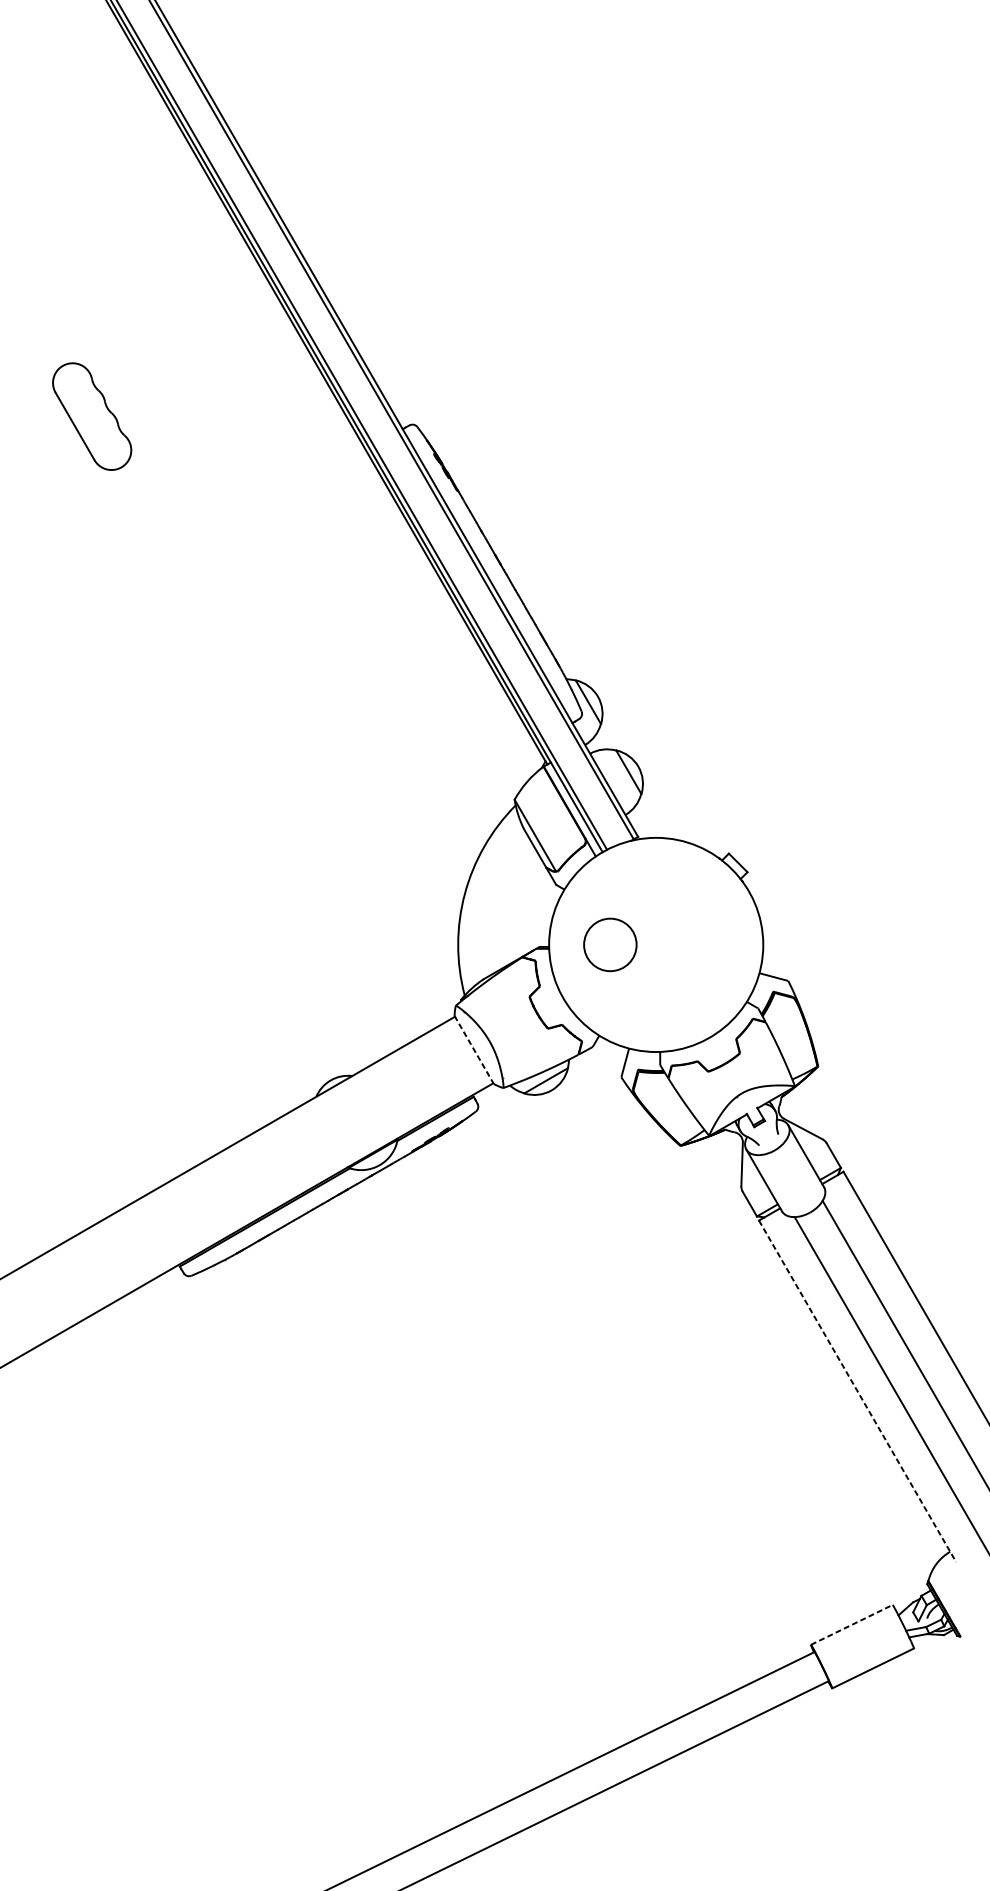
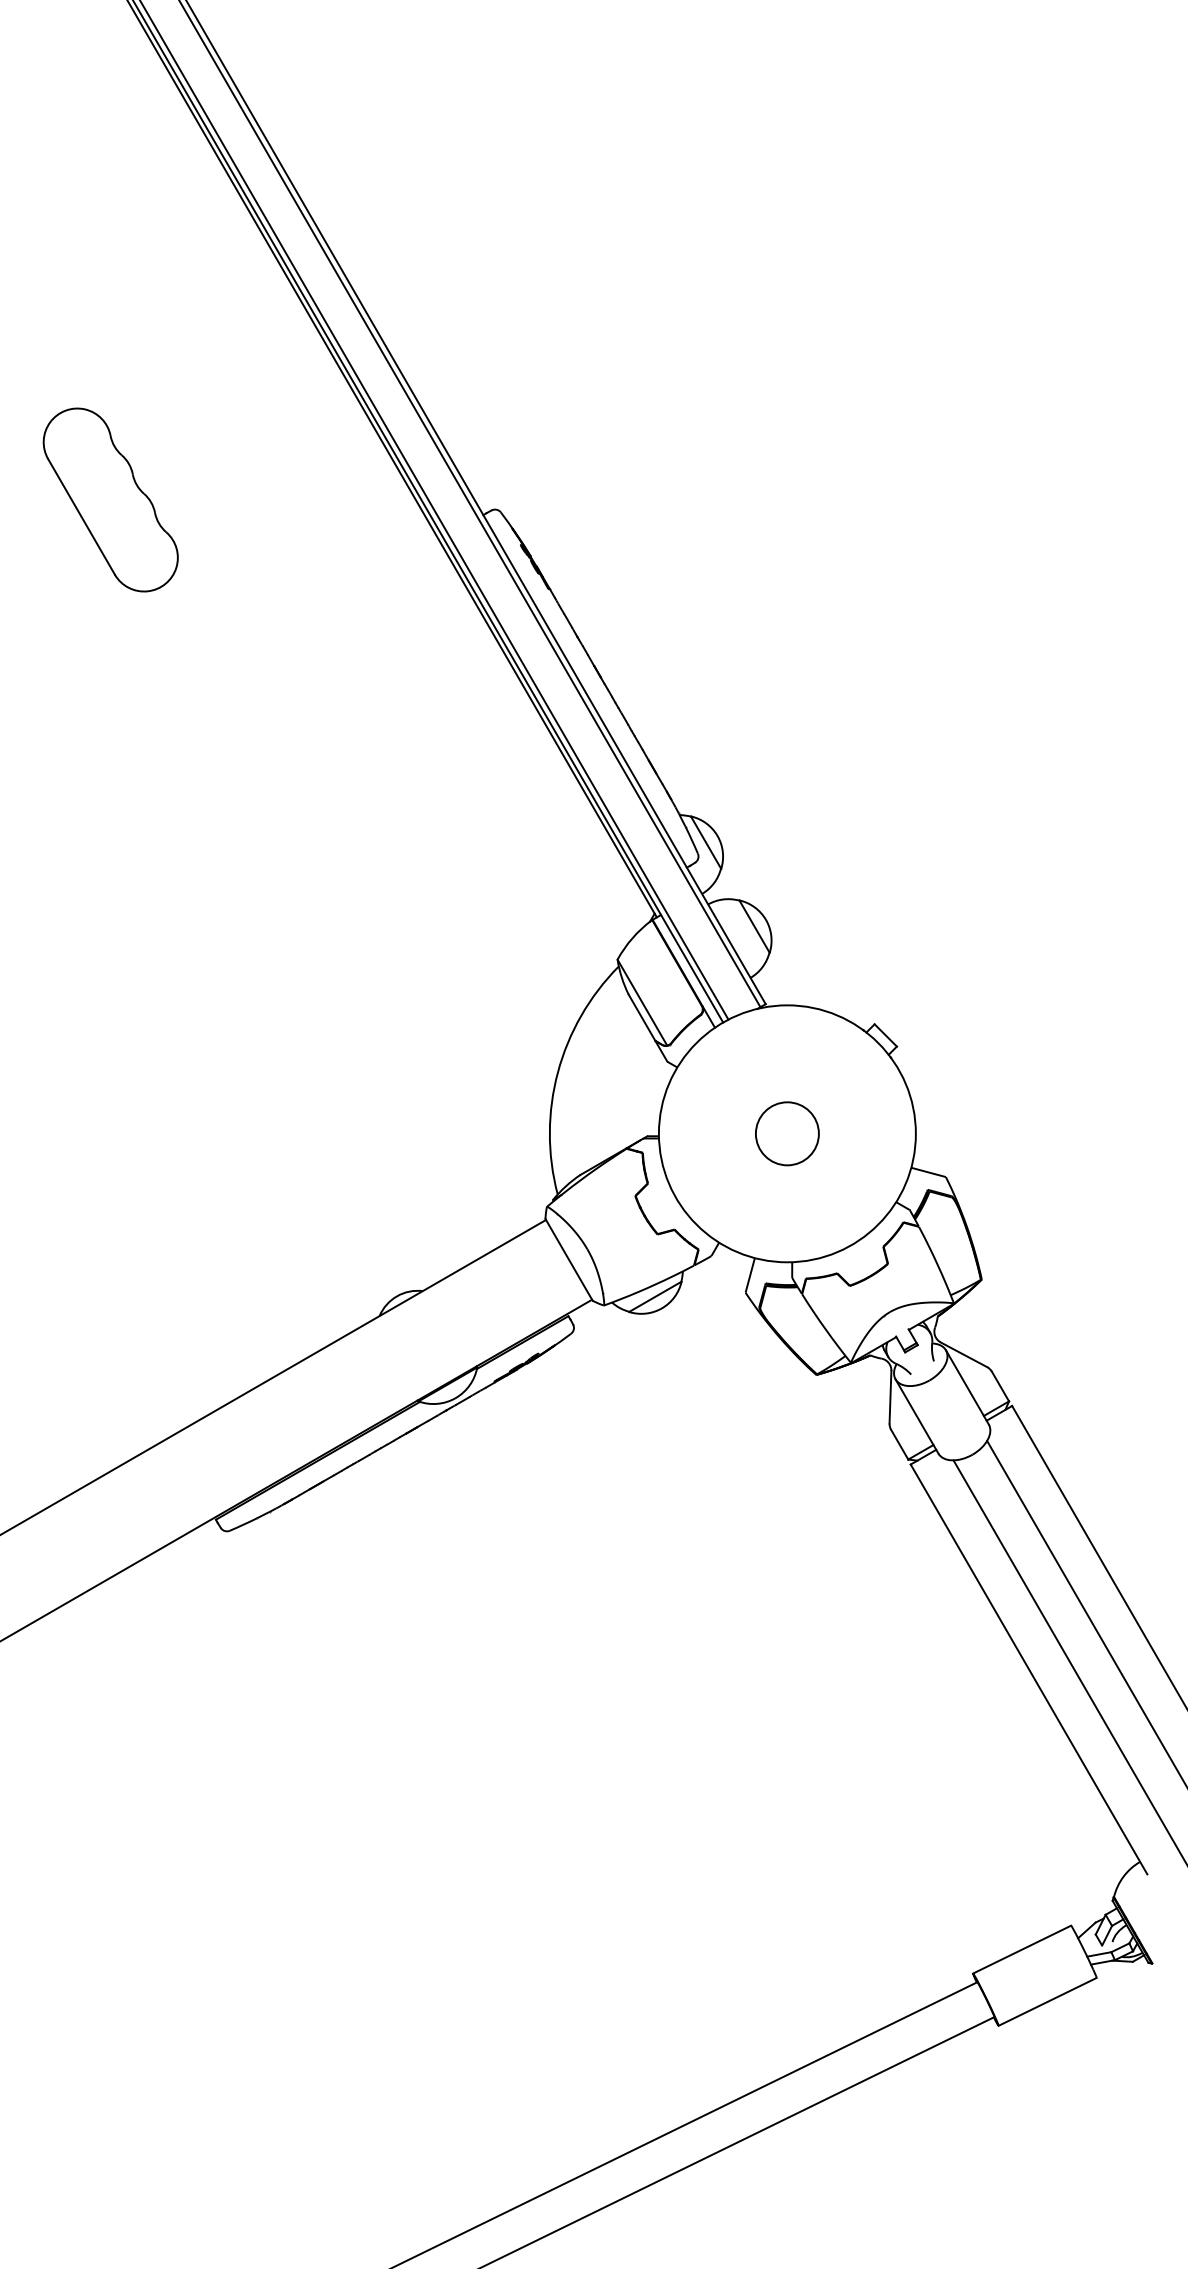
part: (92, 416) -> (110, 499), size x1.43
circle: (610, 944) -> (787, 1133), moved
line: (474, 1050) -> (569, 1260), dashed -> solid
line: (857, 1391) -> (1029, 1669), dashed -> solid
line: (852, 1624) -> (1022, 1949), dashed -> solid

